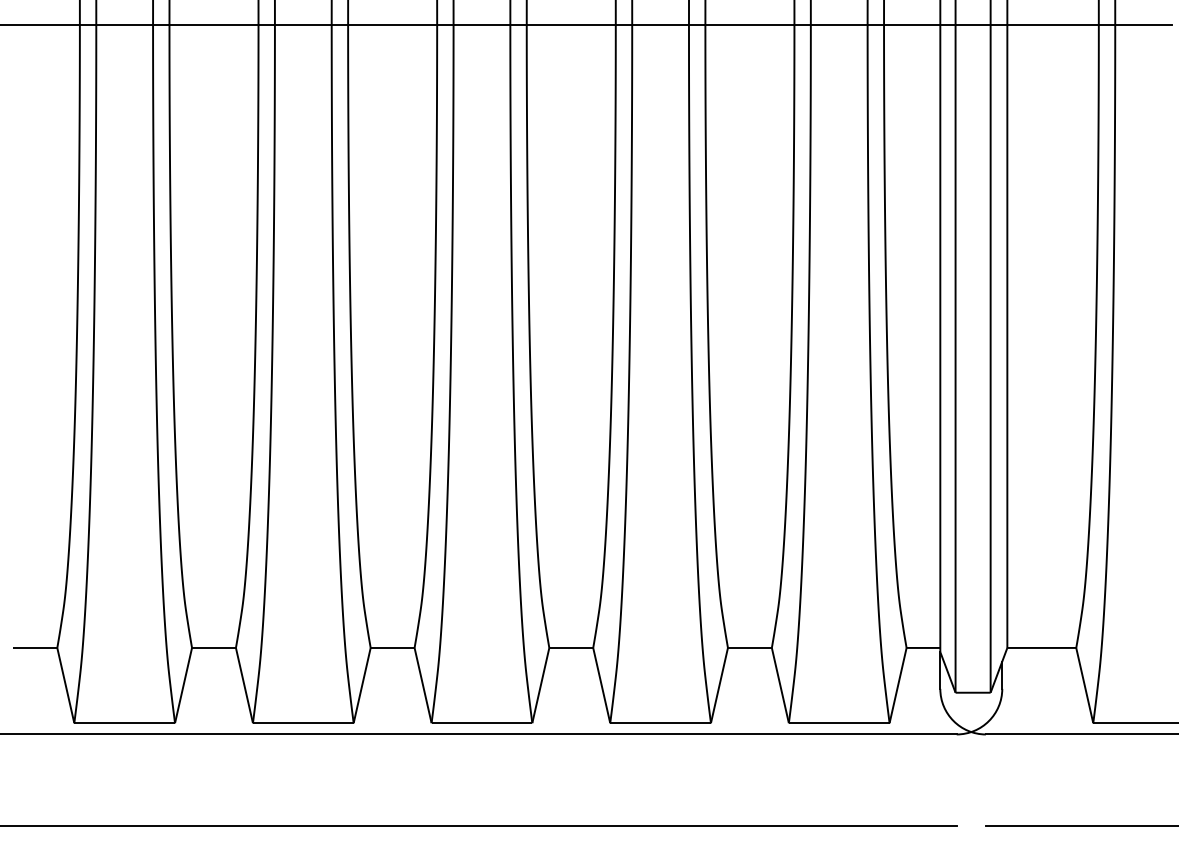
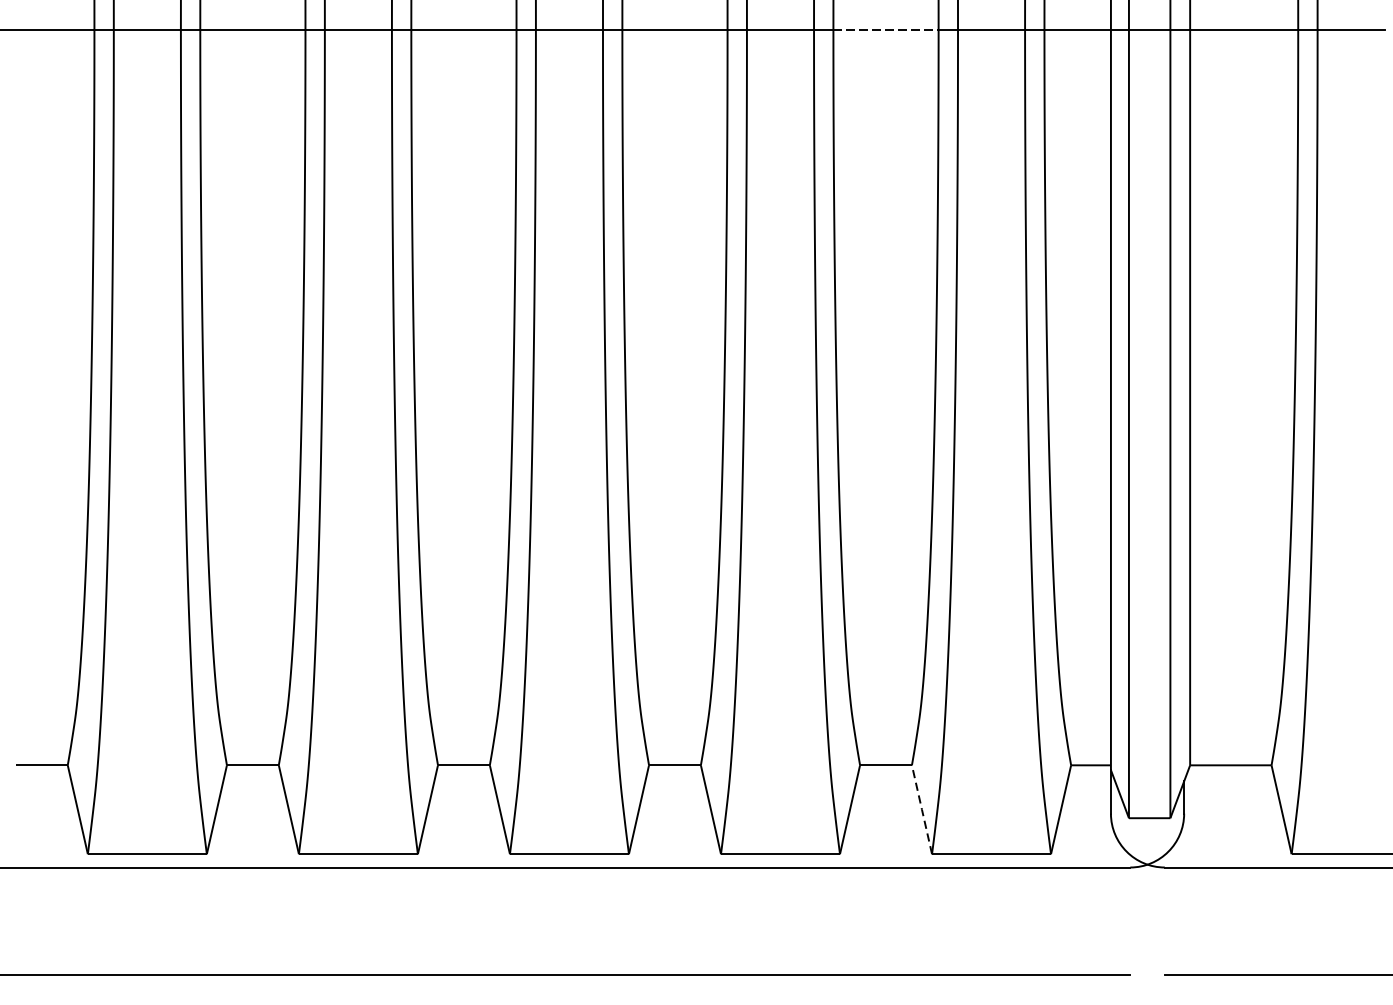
line: (749, 25) -> (885, 29), solid -> dashed
line: (780, 685) -> (922, 809), solid -> dashed

